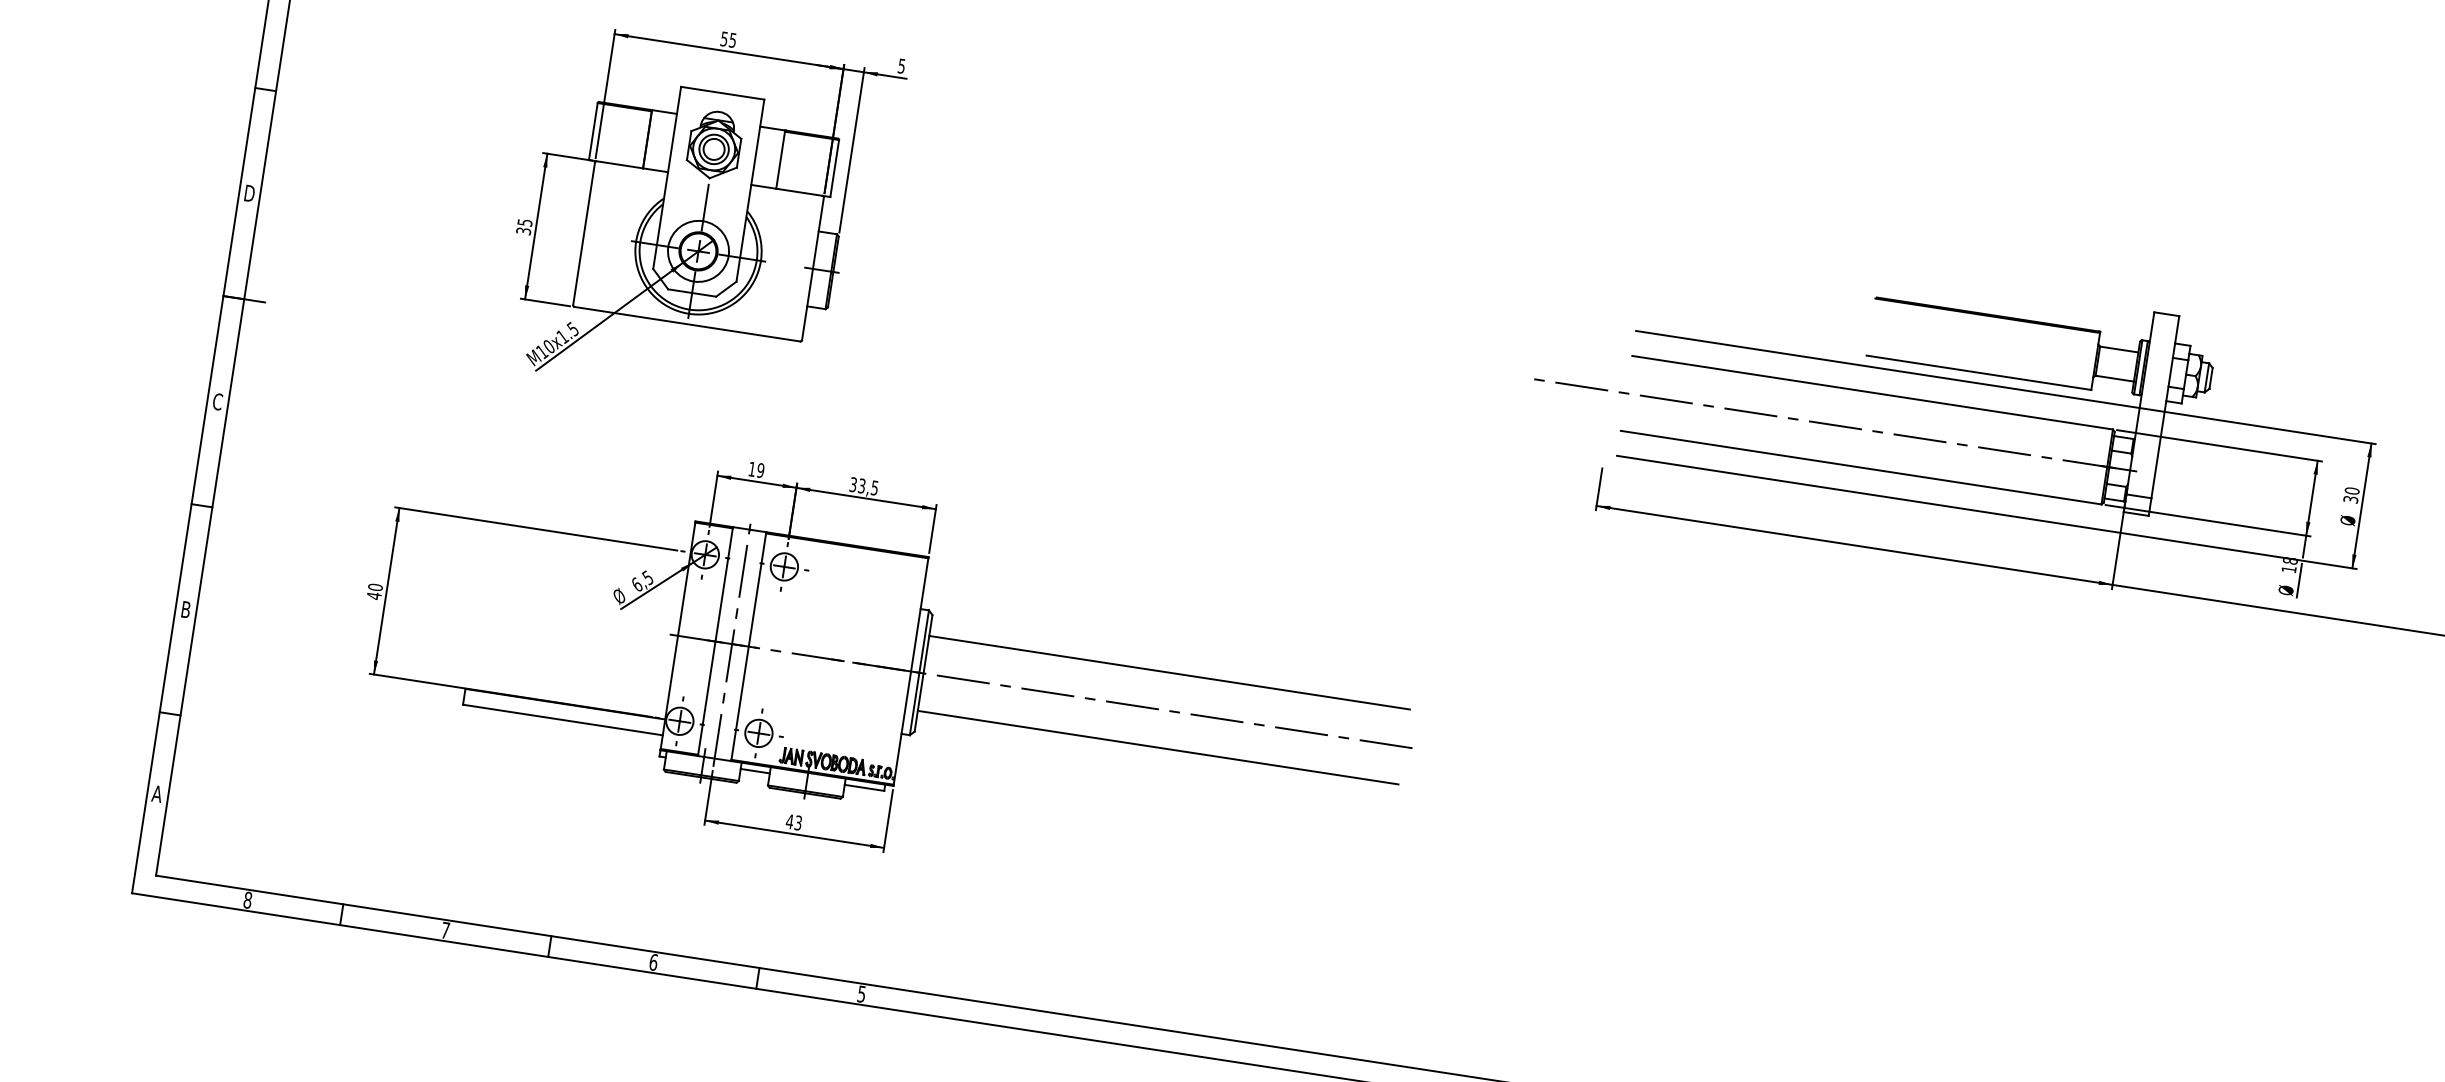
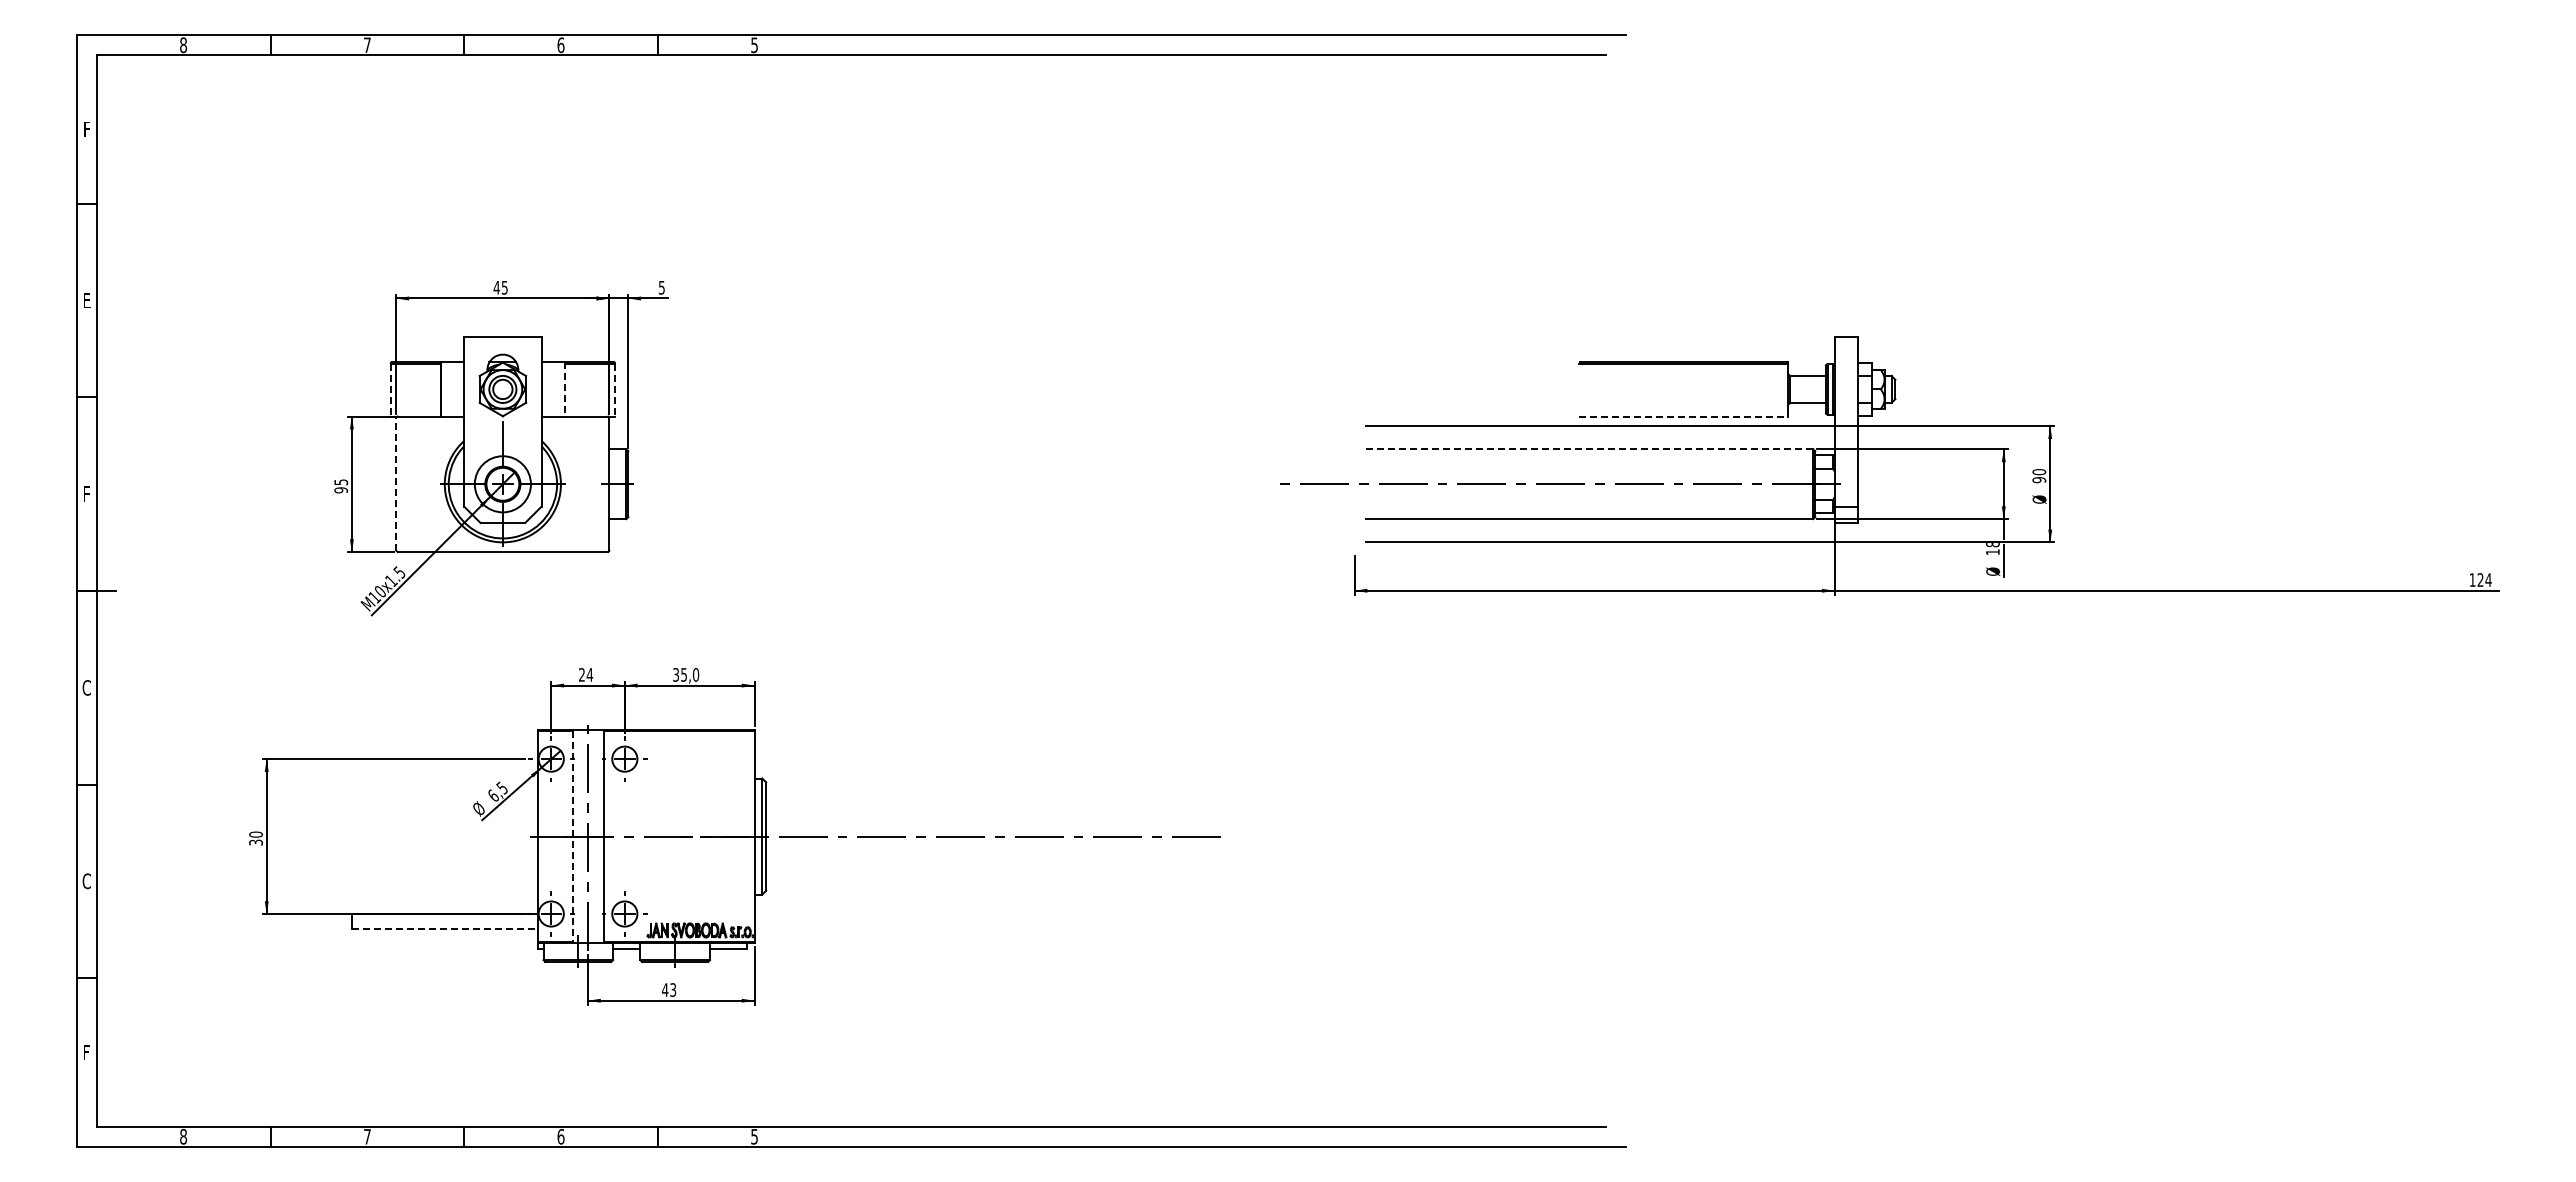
text: (724, 38) -> (496, 287), 55 -> 45
line: (593, 132) -> (390, 390), solid -> dashed
line: (780, 159) -> (564, 389), solid -> dashed
line: (835, 169) -> (615, 390), solid -> dashed
text: (249, 192) -> (86, 493), D -> F
text: (522, 231) -> (340, 490), 35 -> 95
line: (584, 234) -> (396, 484), solid -> dashed
line: (1978, 372) -> (1683, 416), solid -> dashed
line: (1872, 392) -> (1589, 449), solid -> dashed
text: (757, 469) -> (586, 674), 19 -> 24
text: (868, 486) -> (690, 674), 33,5 -> 35,0
text: (2350, 500) -> (2039, 480), 30 -> 90
text: (373, 595) -> (255, 842), 40 -> 30
text: (185, 609) -> (86, 881), B -> C
line: (715, 642) -> (572, 837), solid -> dashed
line: (1169, 672) -> (989, 801), removed
line: (562, 720) -> (444, 929), solid -> dashed
line: (1157, 747) -> (989, 871), removed
text: (156, 793) -> (85, 1052), A -> F

